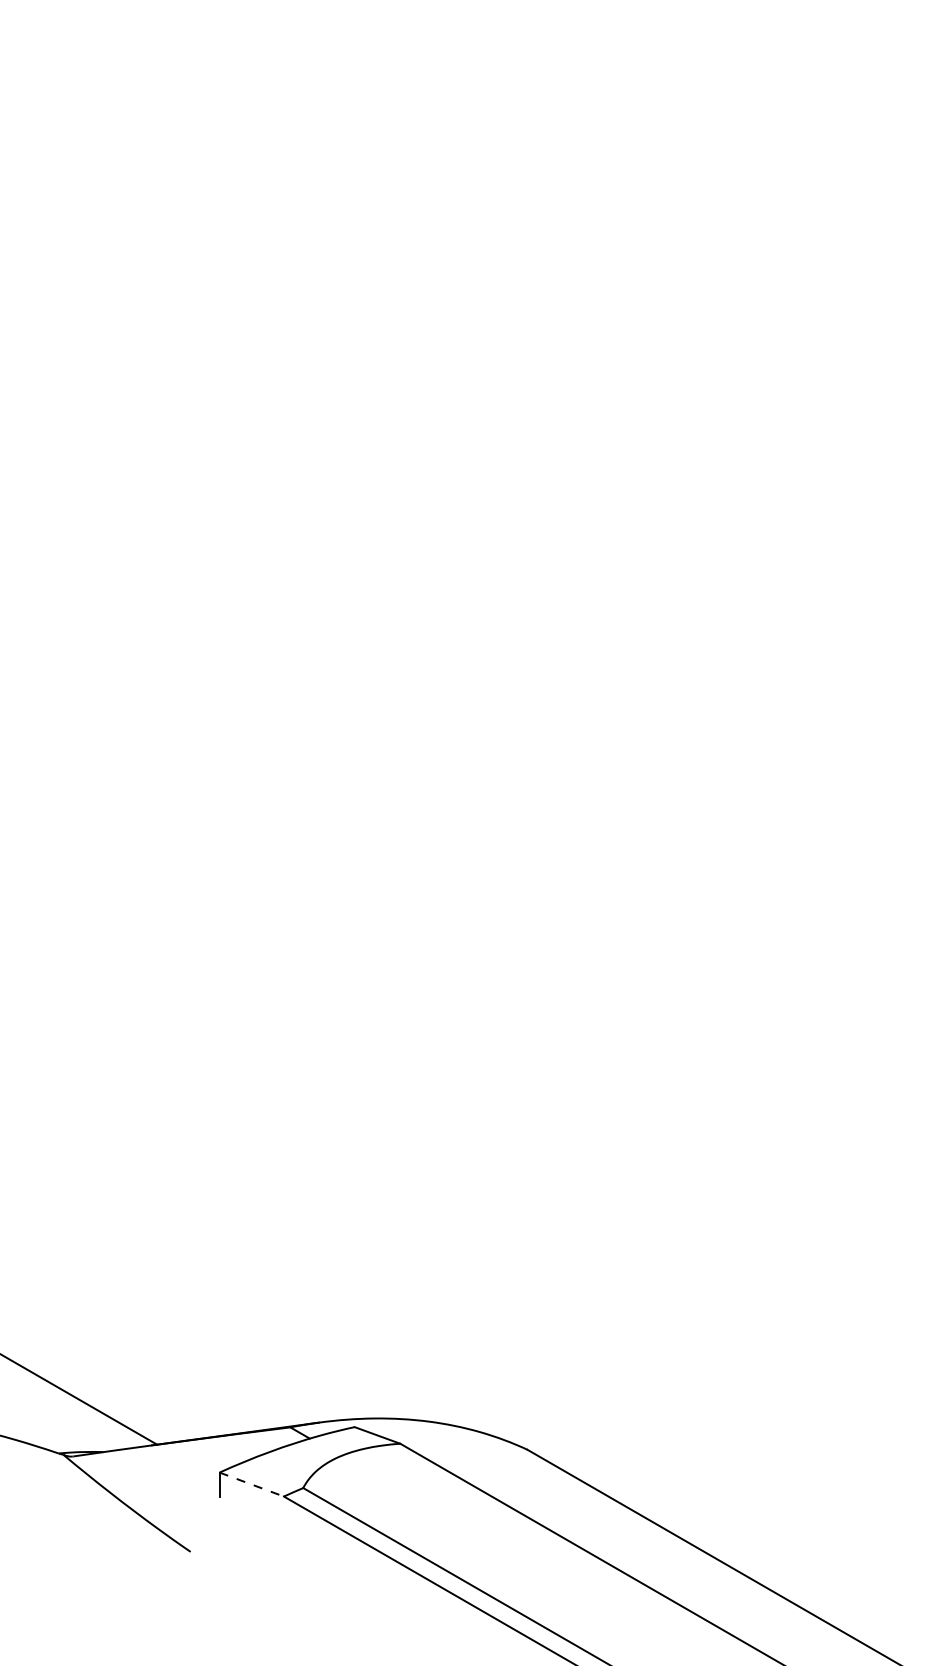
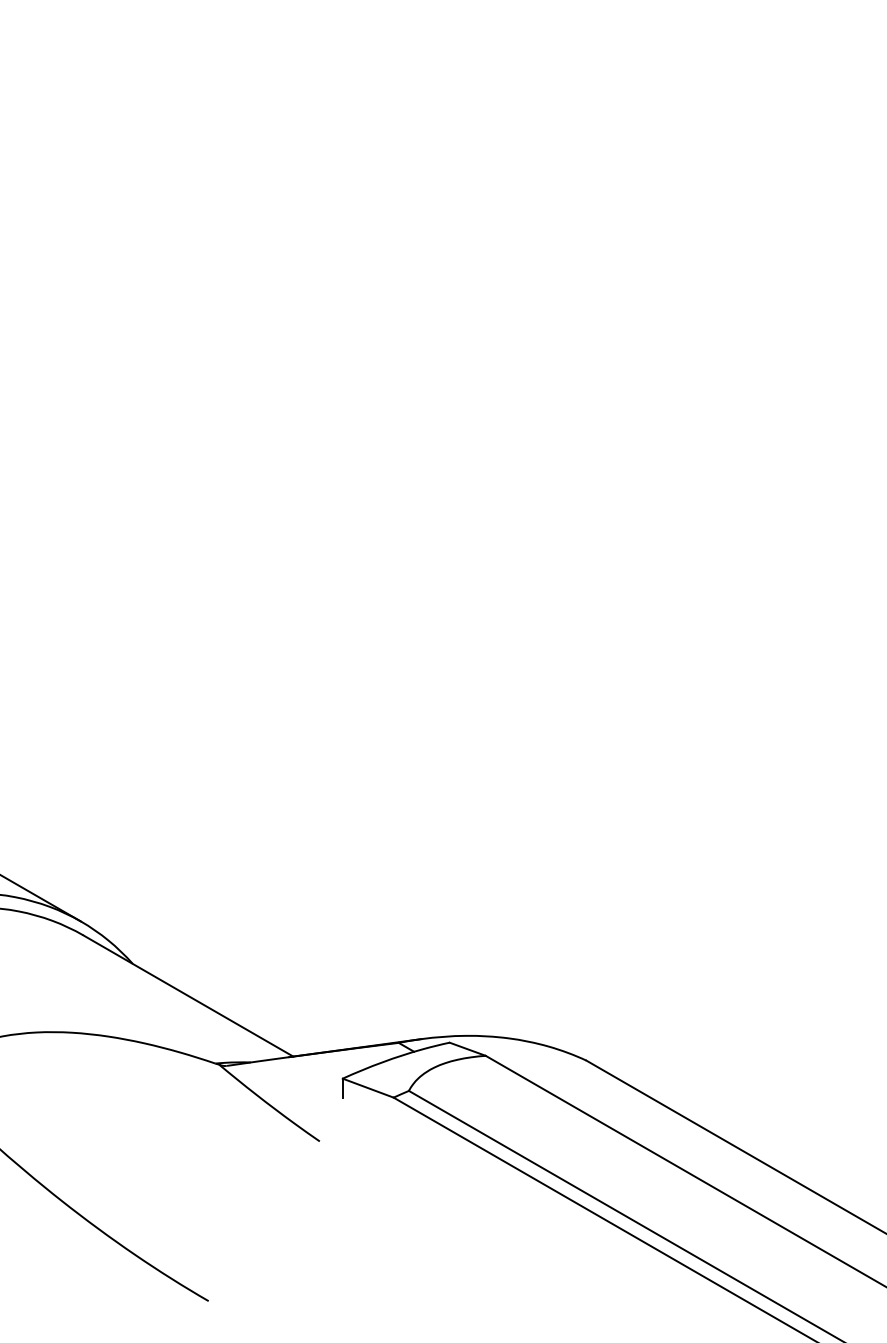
line: (252, 1485) -> (368, 1088), dashed -> solid

